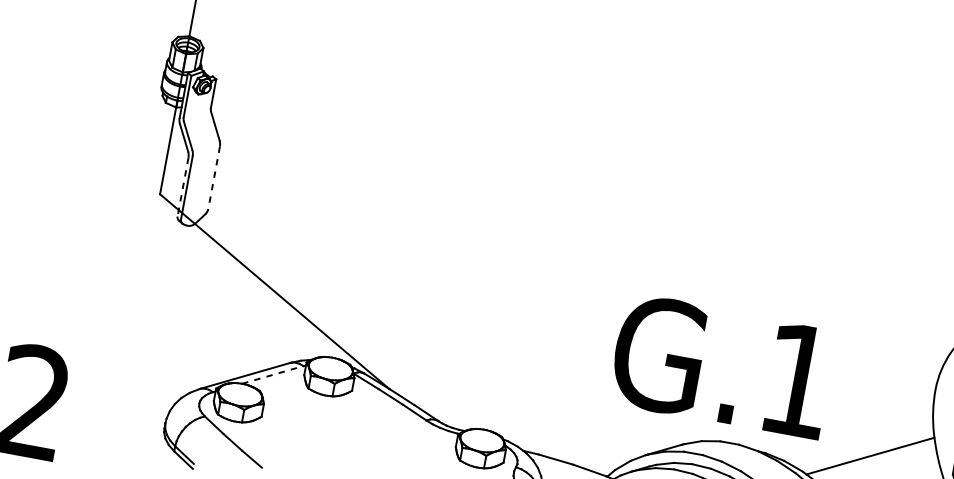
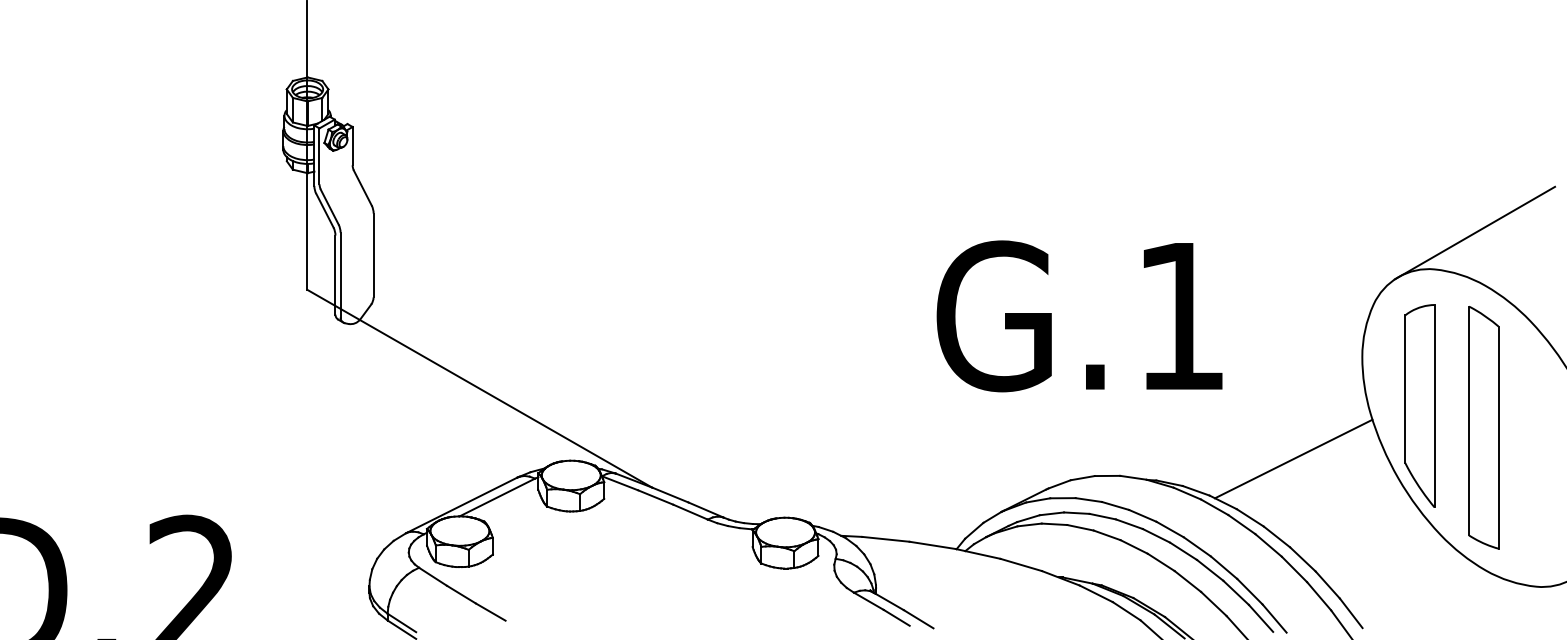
line: (214, 177) -> (373, 255), dashed -> solid
line: (183, 187) -> (335, 275), dashed -> solid
text: (722, 366) -> (1079, 316), moved
line: (272, 374) -> (497, 497), dashed -> solid

